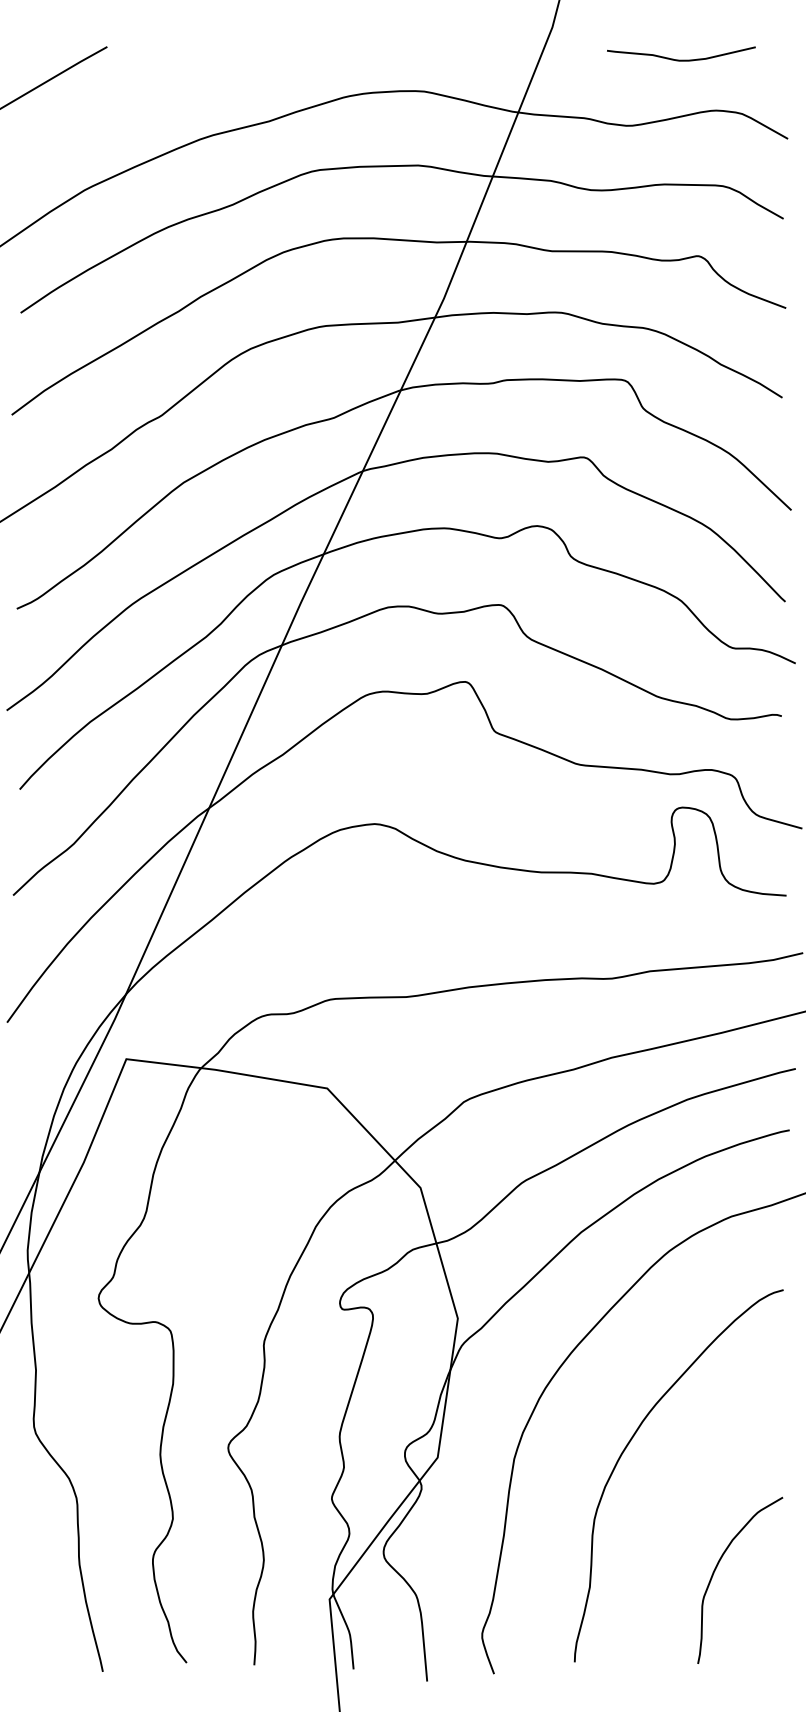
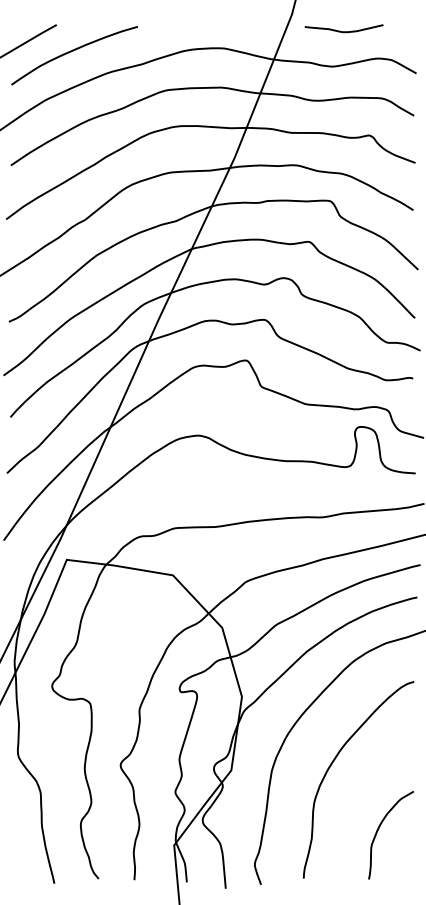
curve: (680, 59) -> (343, 31), moved
curve: (139, 97) -> (73, 51), added

